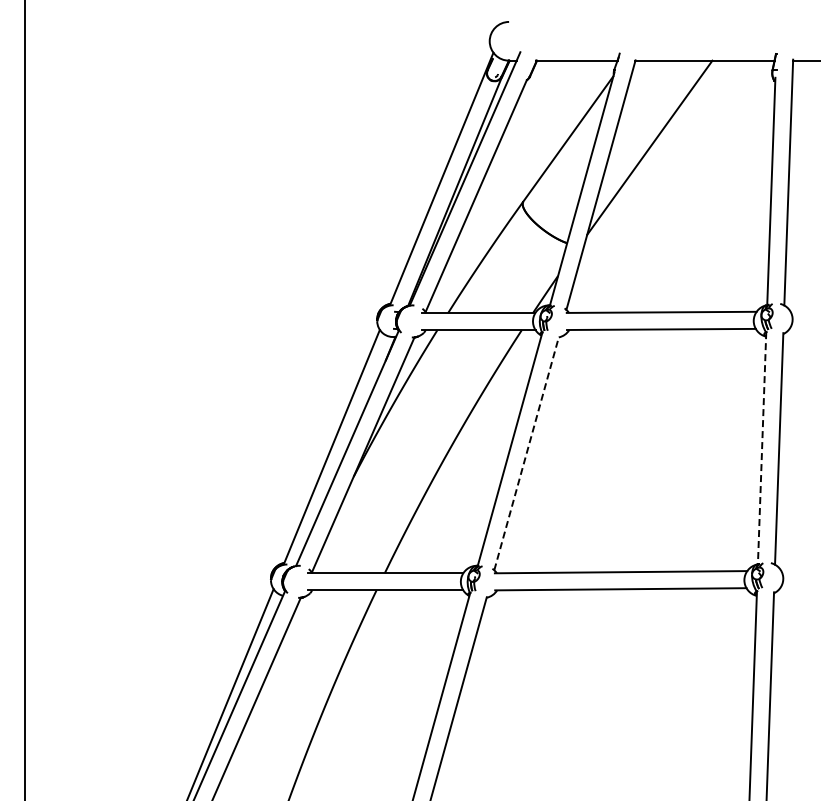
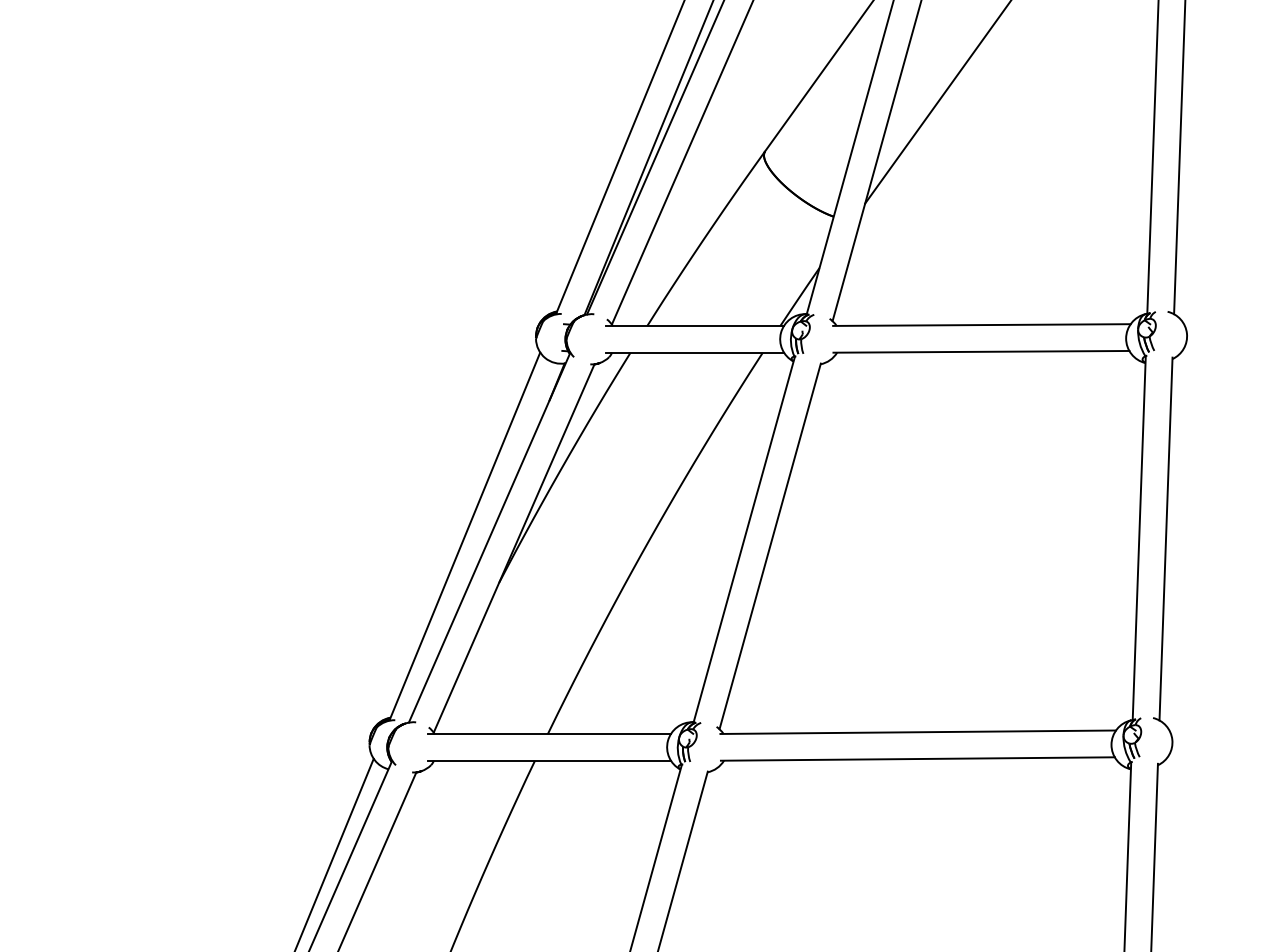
line: (762, 448) -> (1139, 538), dashed -> solid
line: (526, 453) -> (770, 546), dashed -> solid

